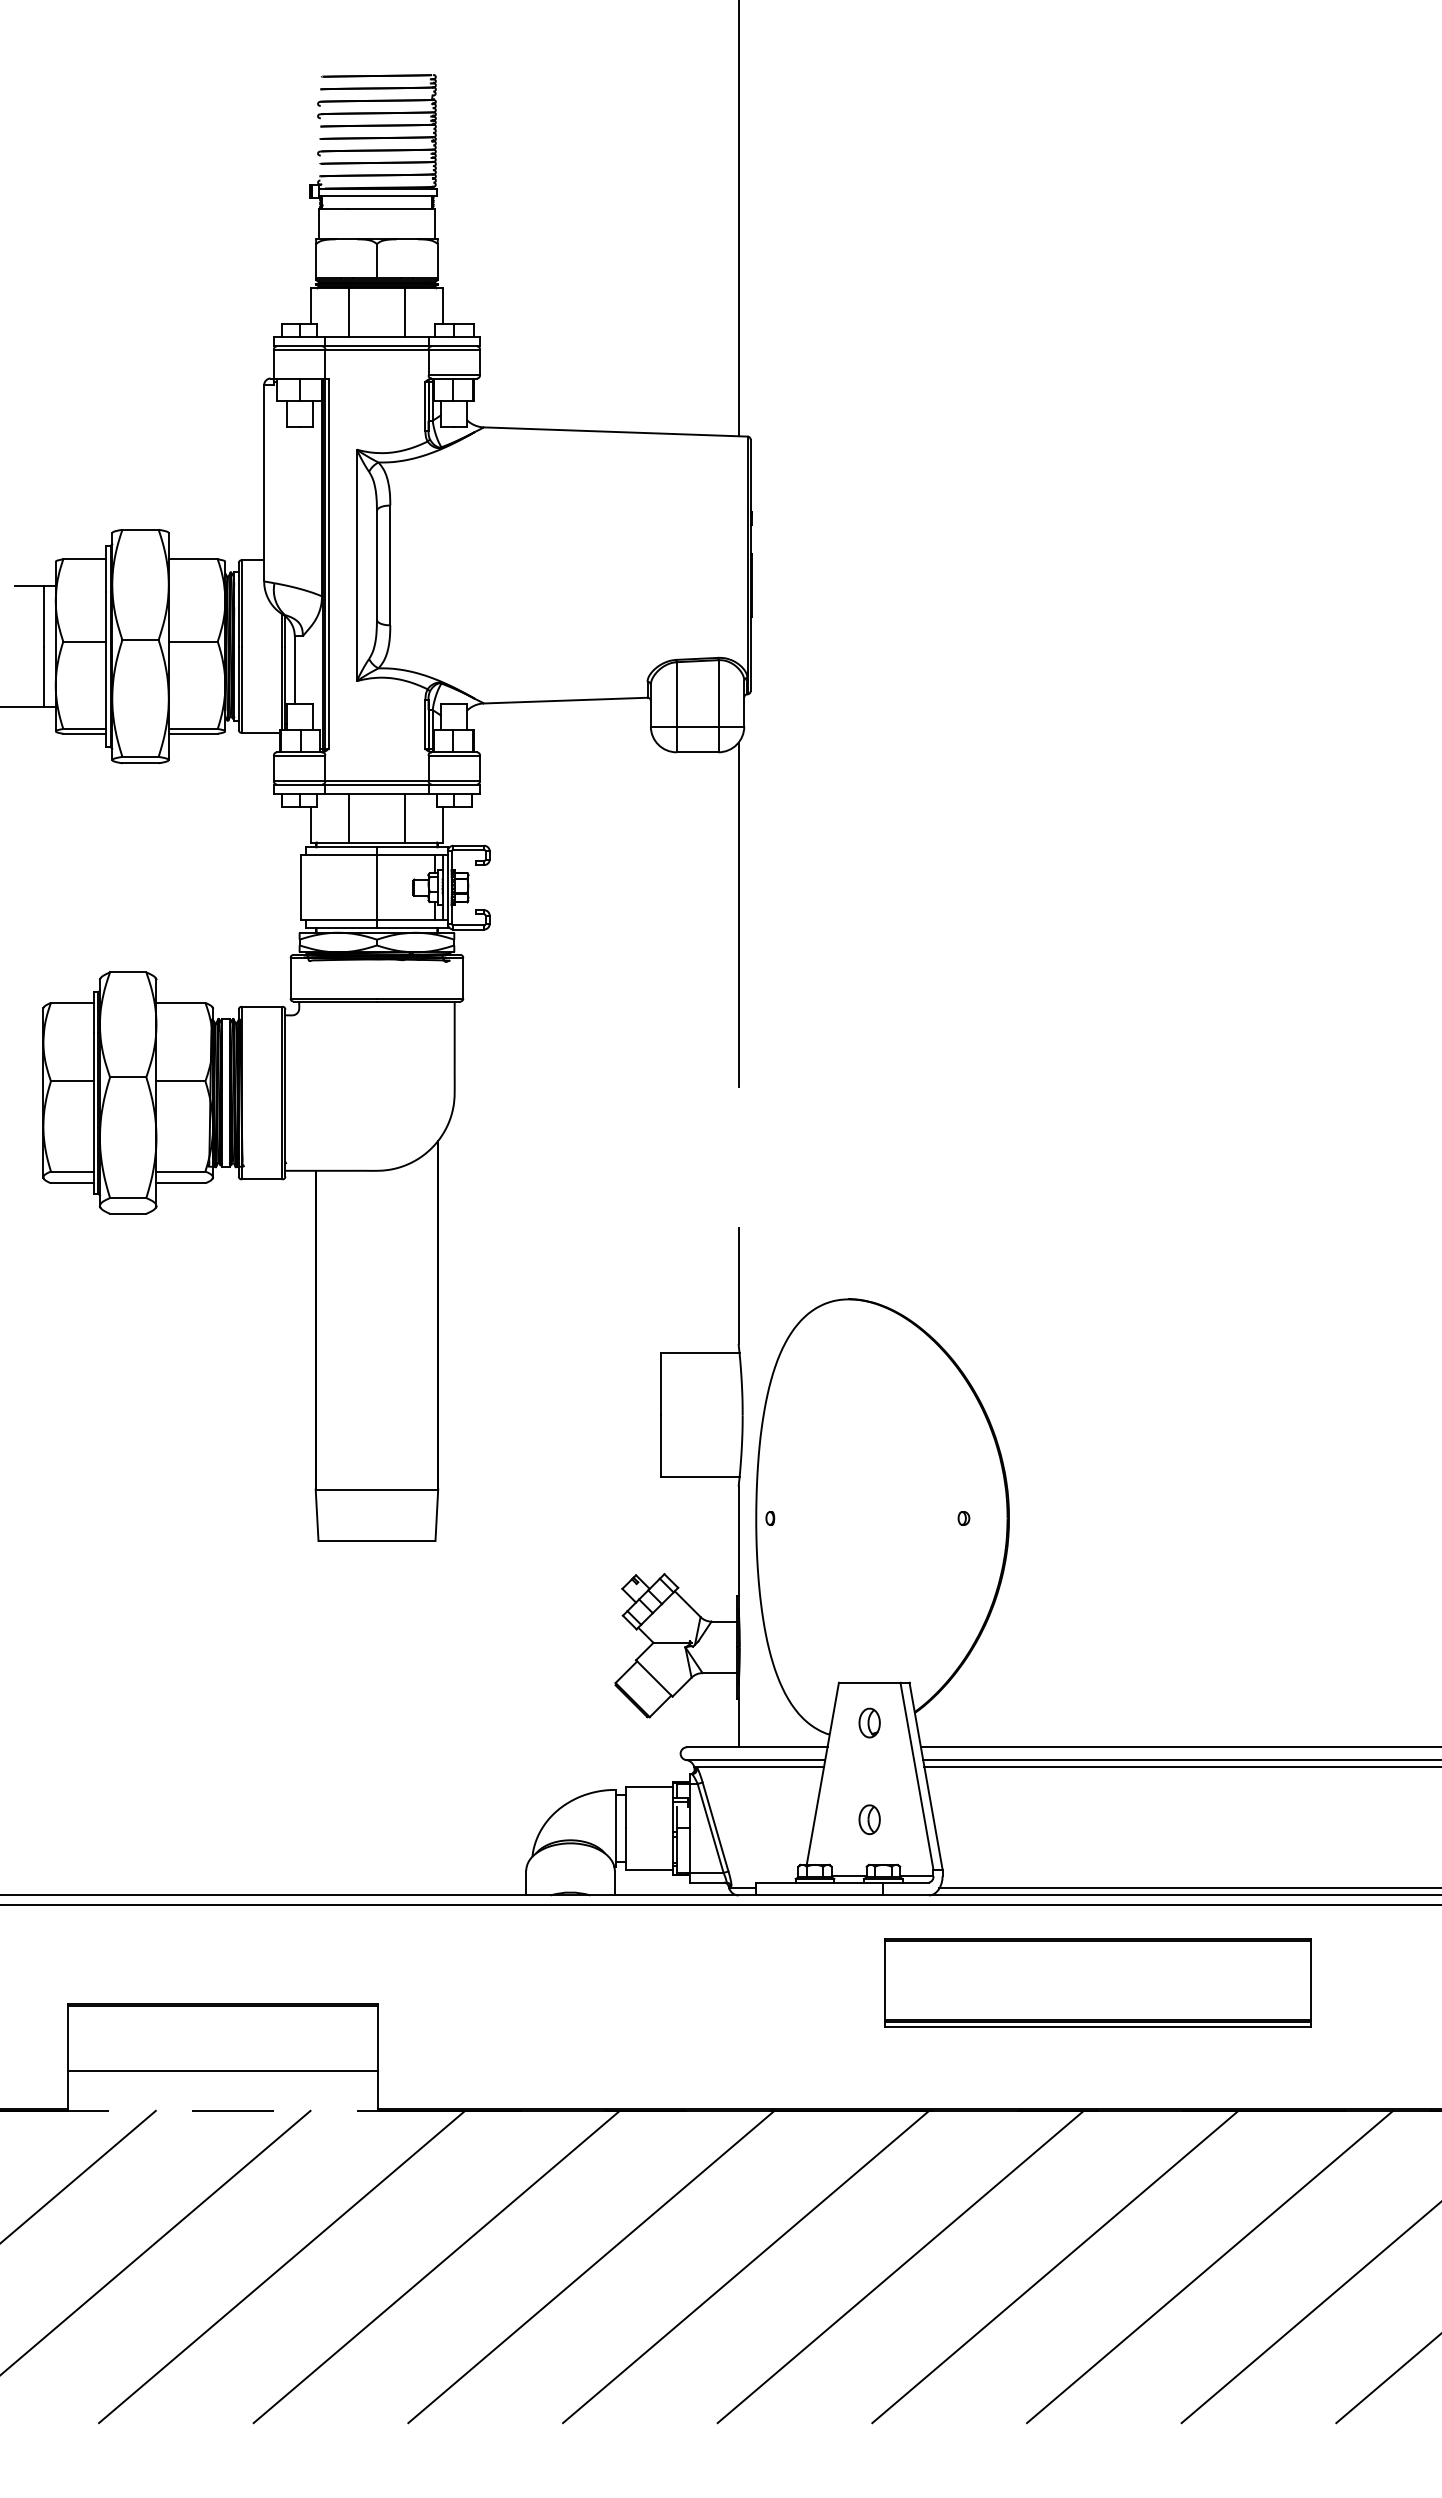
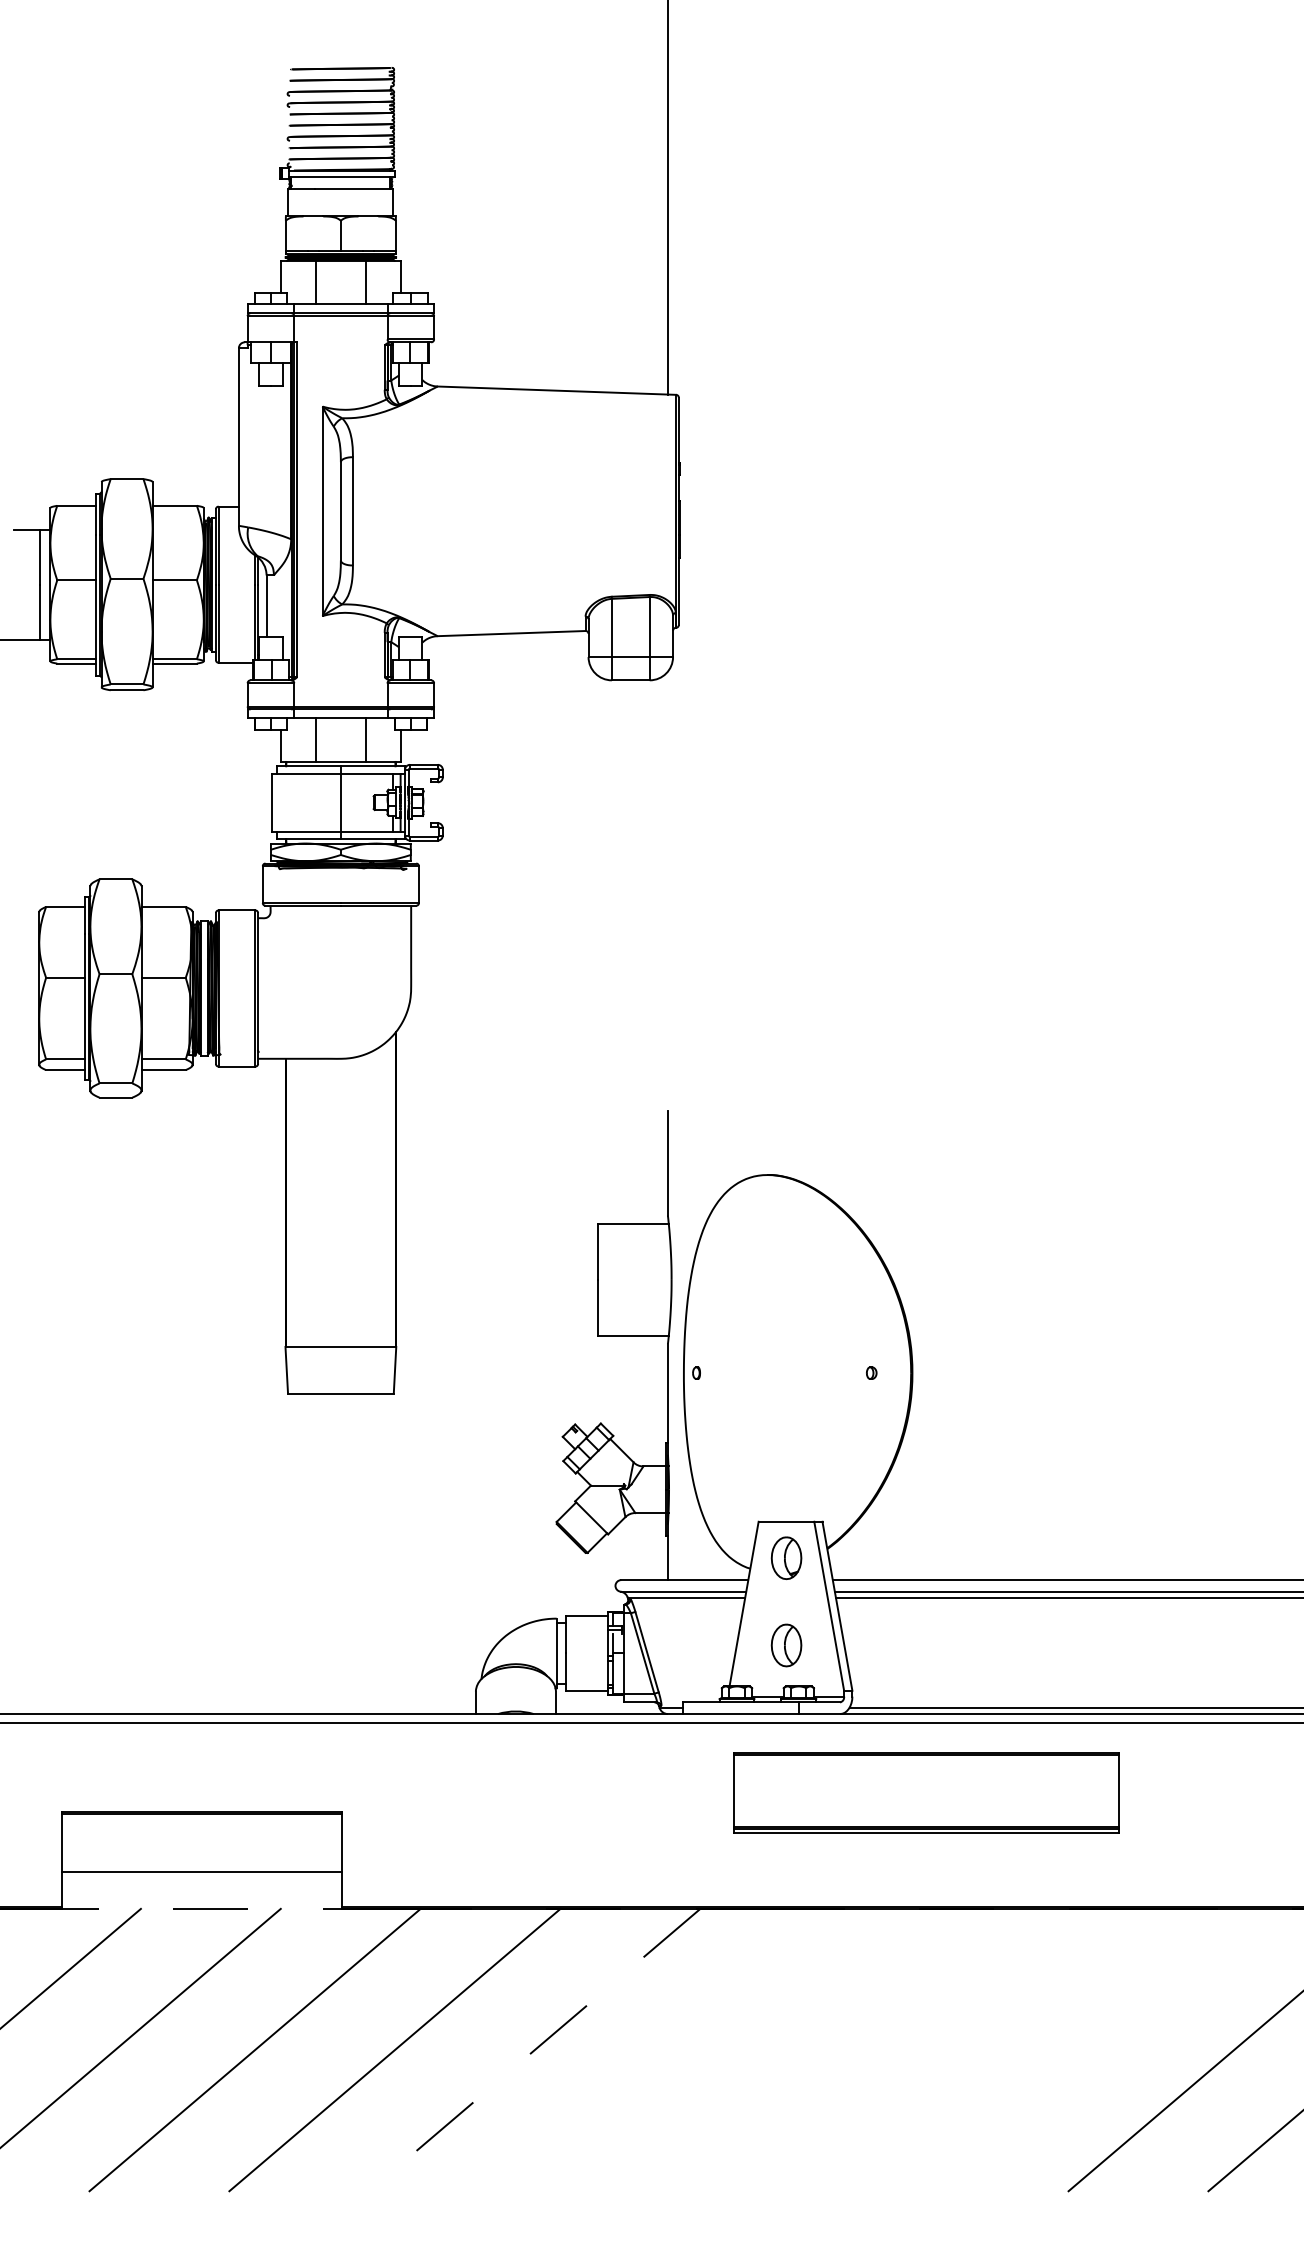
line: (738, 914) -> (667, 827), removed
part: (869, 1722) -> (786, 1557), size x1.6
part: (869, 1819) -> (786, 1645), size x1.6
part: (1097, 1982) -> (926, 1792), moved
line: (591, 2266) -> (534, 2049), solid -> dashed
line: (746, 2266) -> (675, 2049), removed
line: (900, 2266) -> (814, 2049), removed
line: (1055, 2266) -> (954, 2049), removed
line: (1210, 2266) -> (1094, 2049), removed

